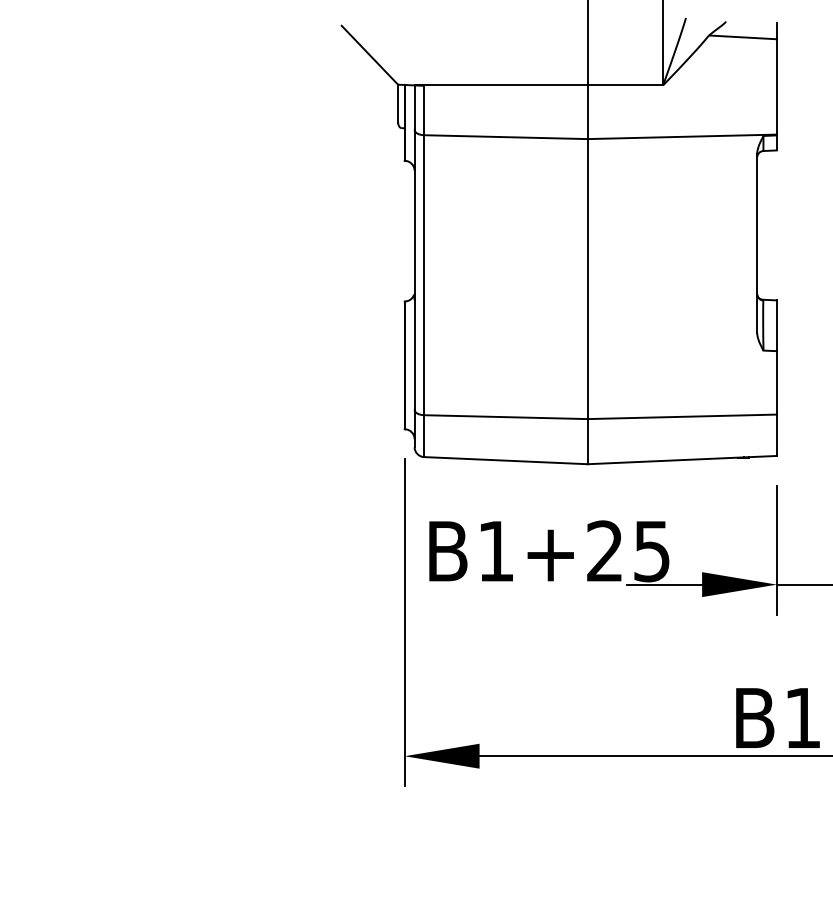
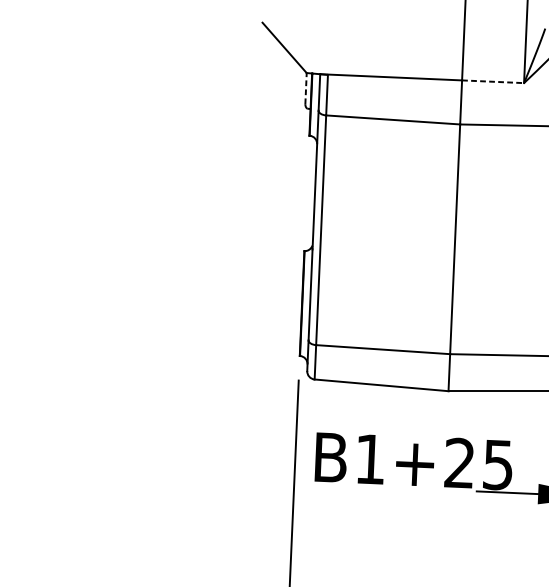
line: (625, 85) -> (493, 81), solid -> dashed
line: (398, 103) -> (306, 88), solid -> dashed

